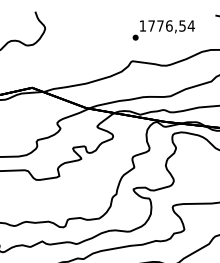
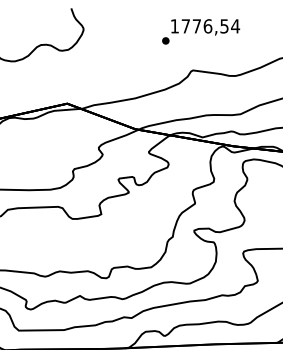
text: (164, 30) -> (201, 31), moved

